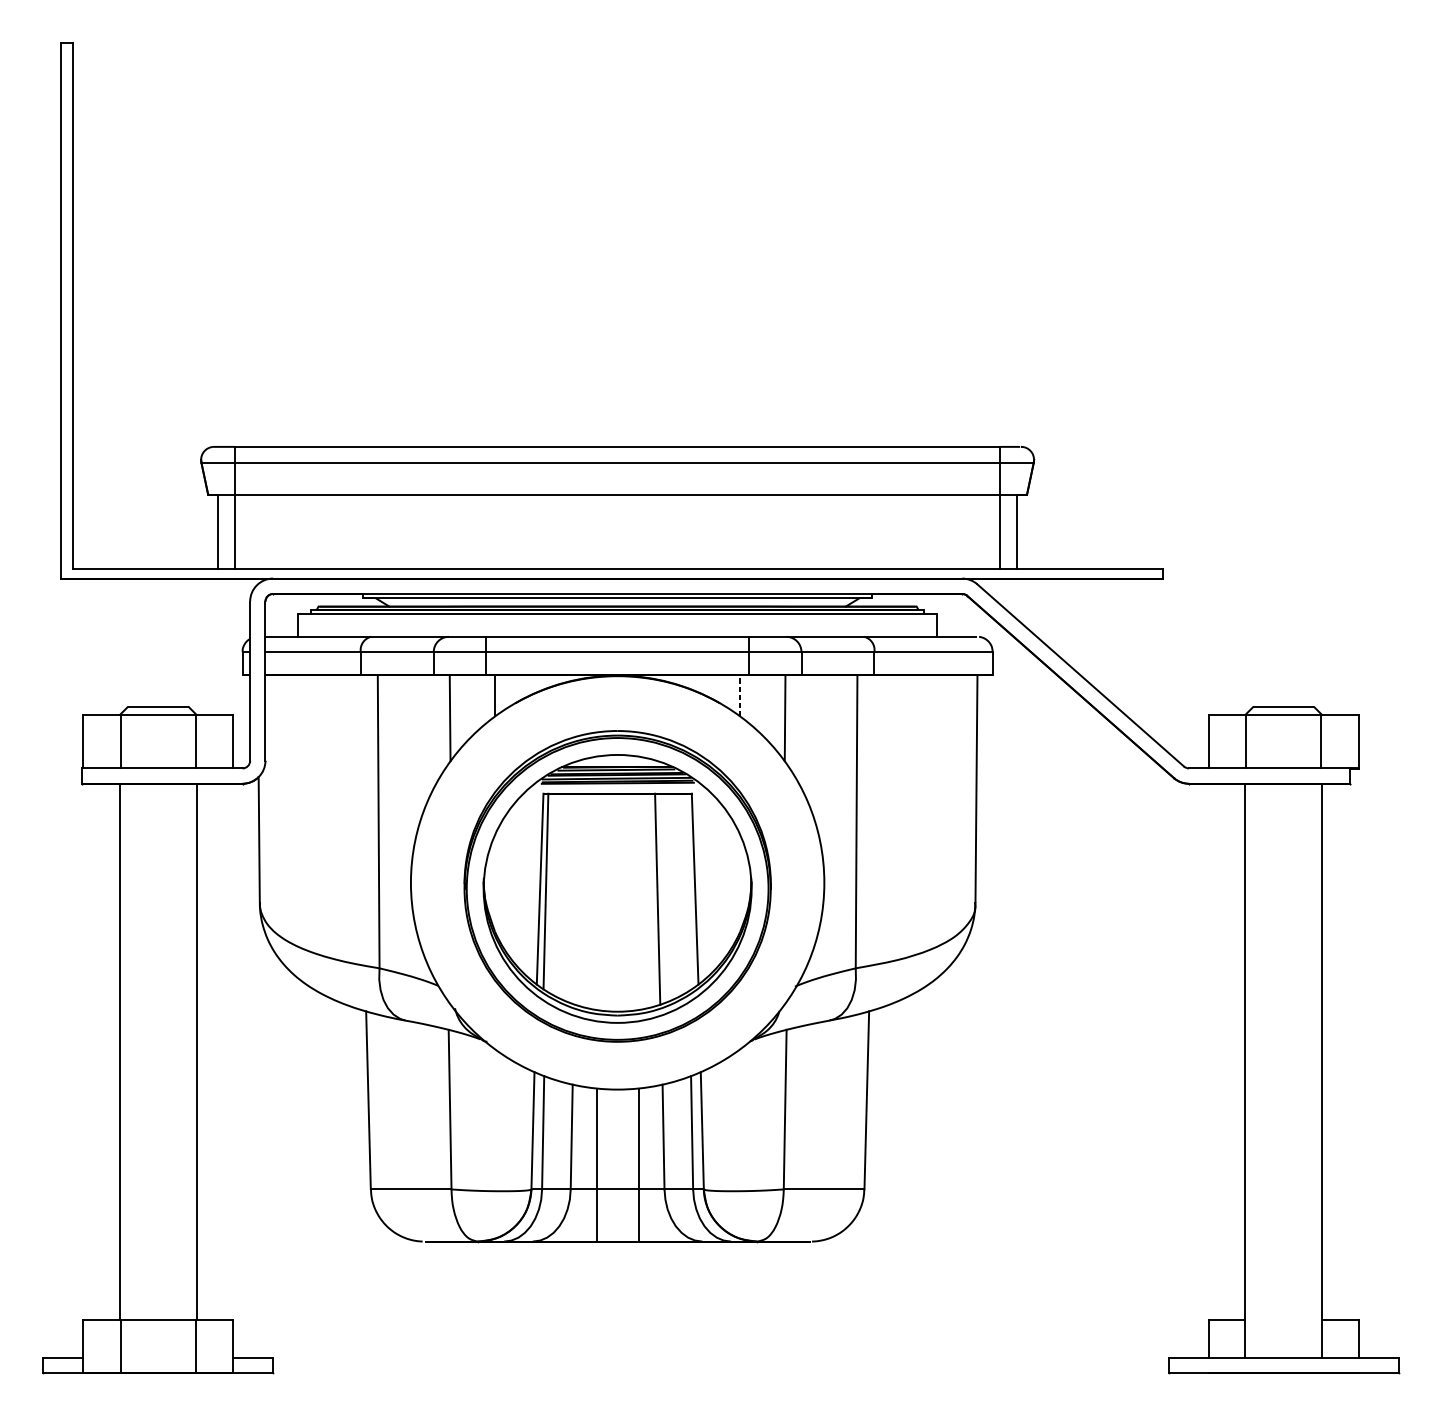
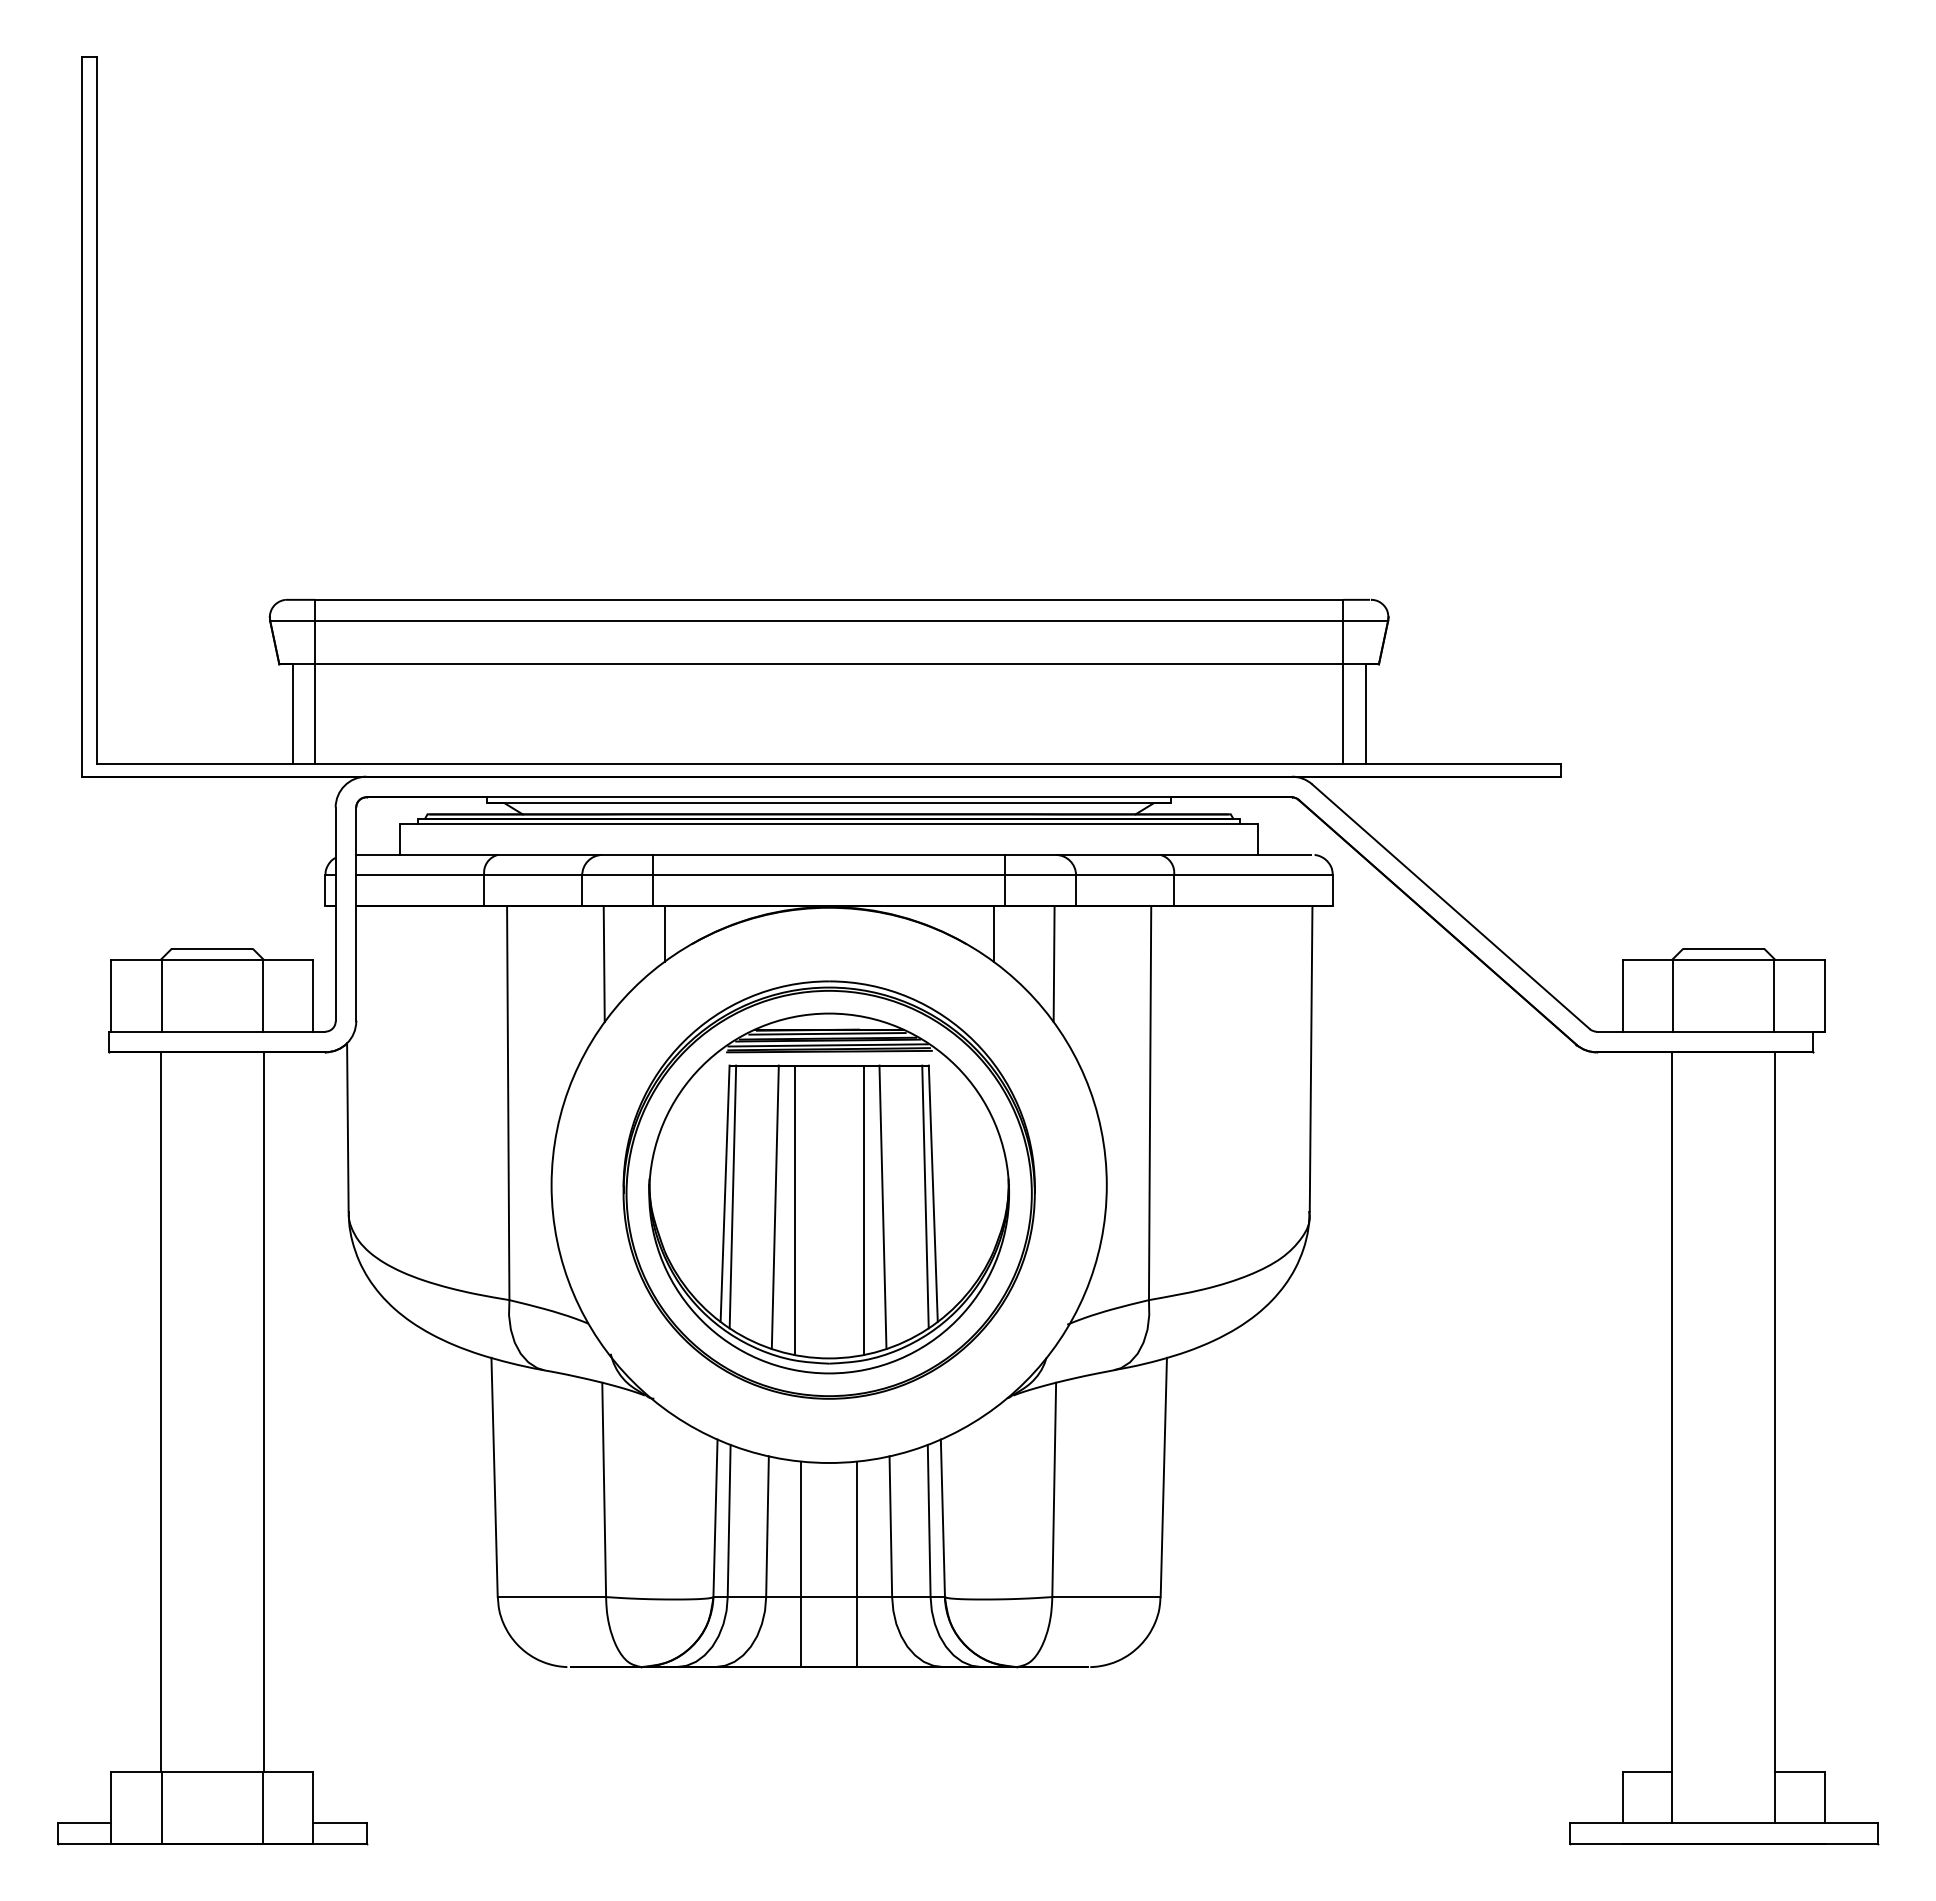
line: (739, 696) -> (993, 934), dashed -> solid
line: (689, 891) -> (925, 1196), added
line: (576, 899) -> (774, 1207), added
line: (591, 901) -> (794, 1210), added
line: (643, 901) -> (863, 1210), added

